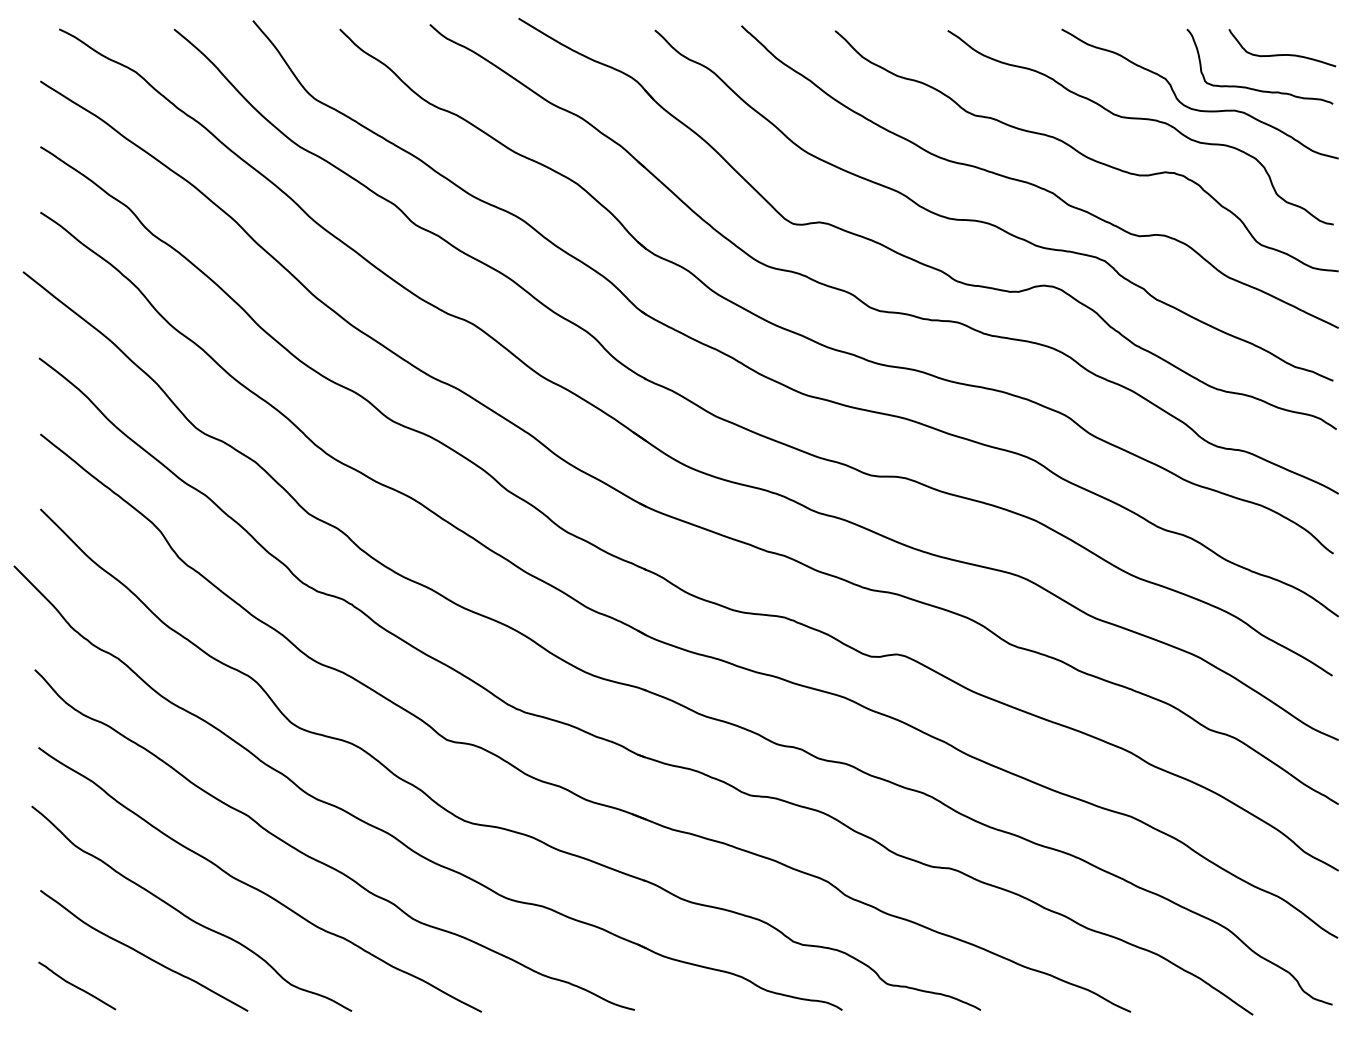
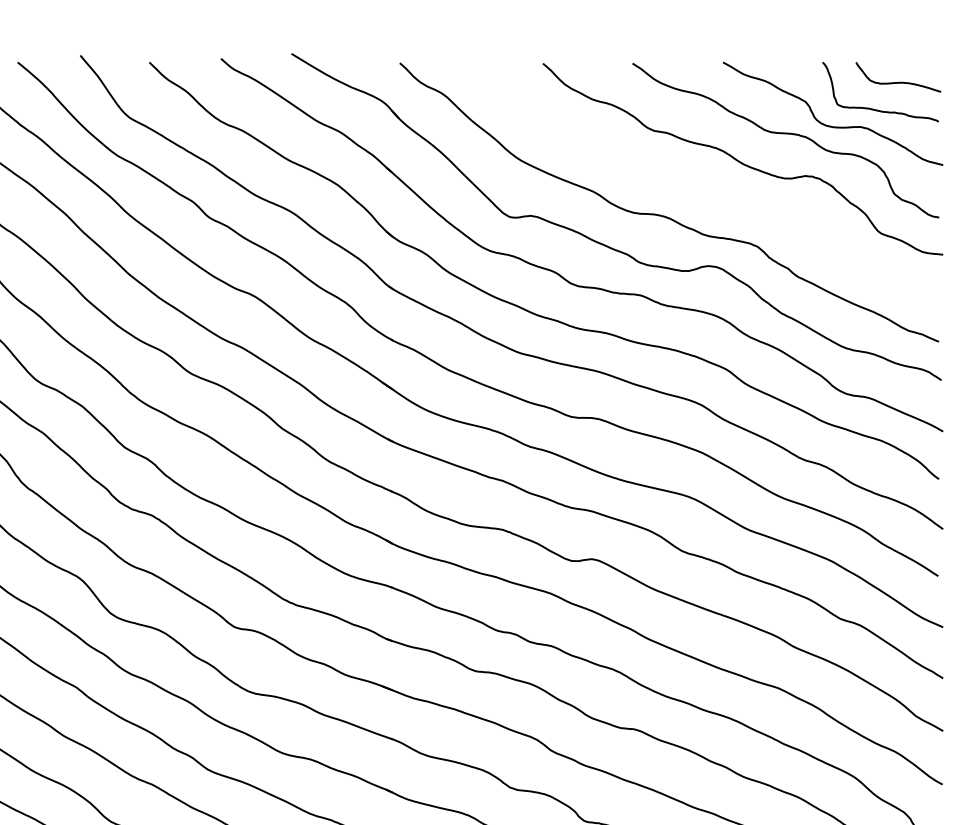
curve: (1035, 184) -> (702, 185), removed

